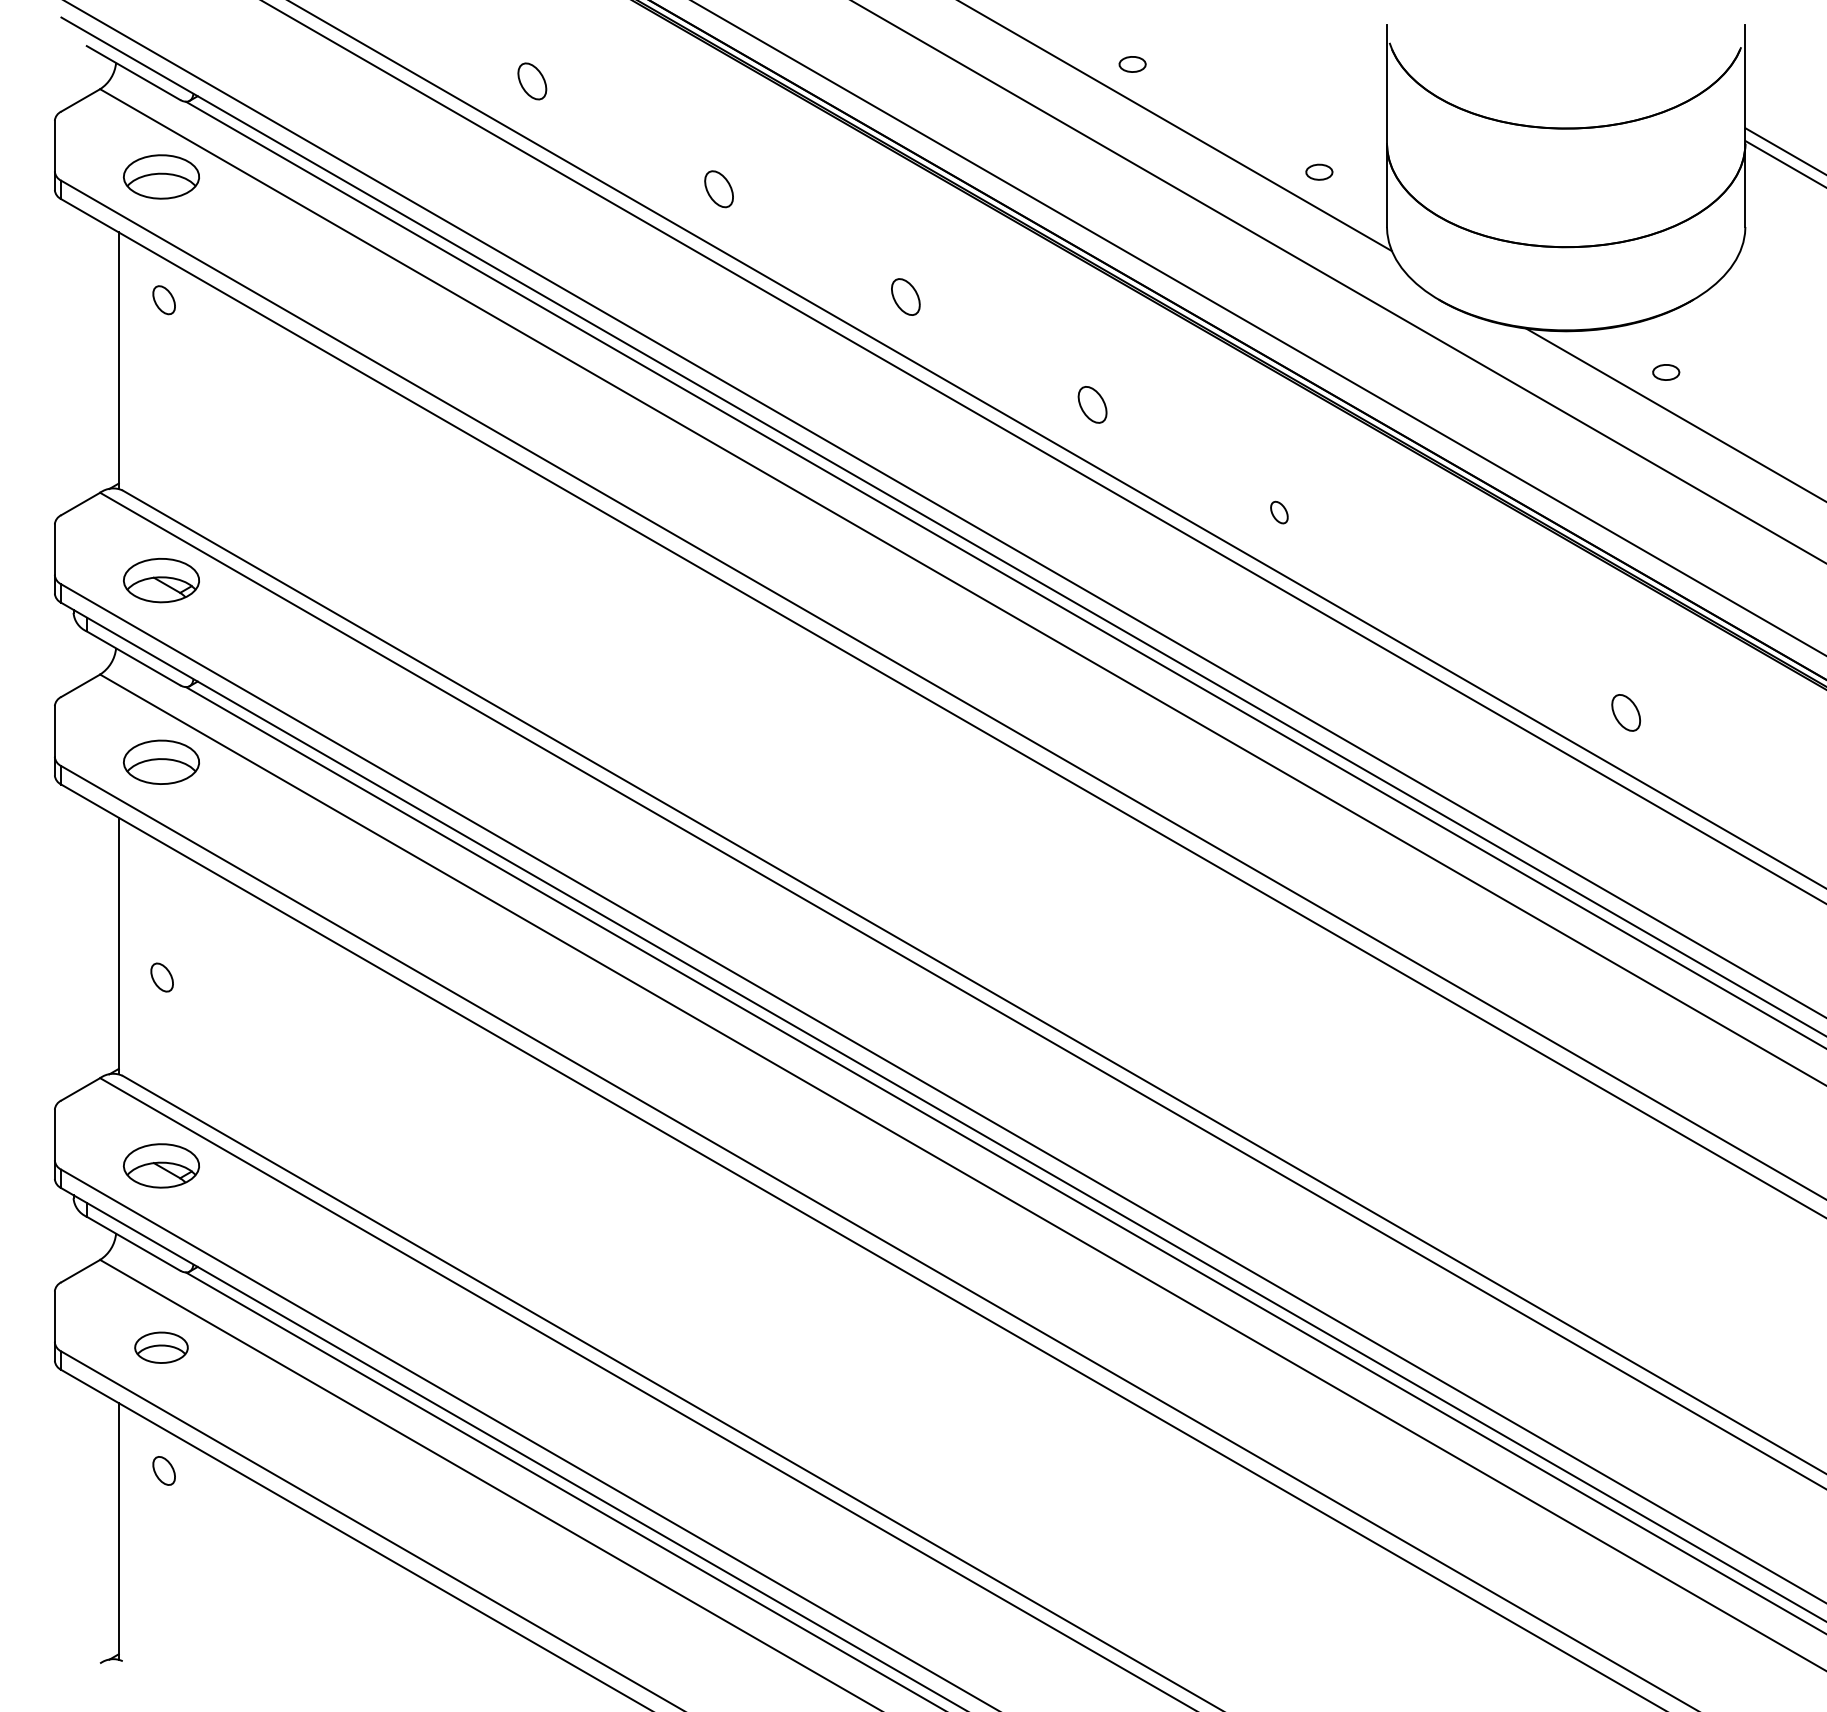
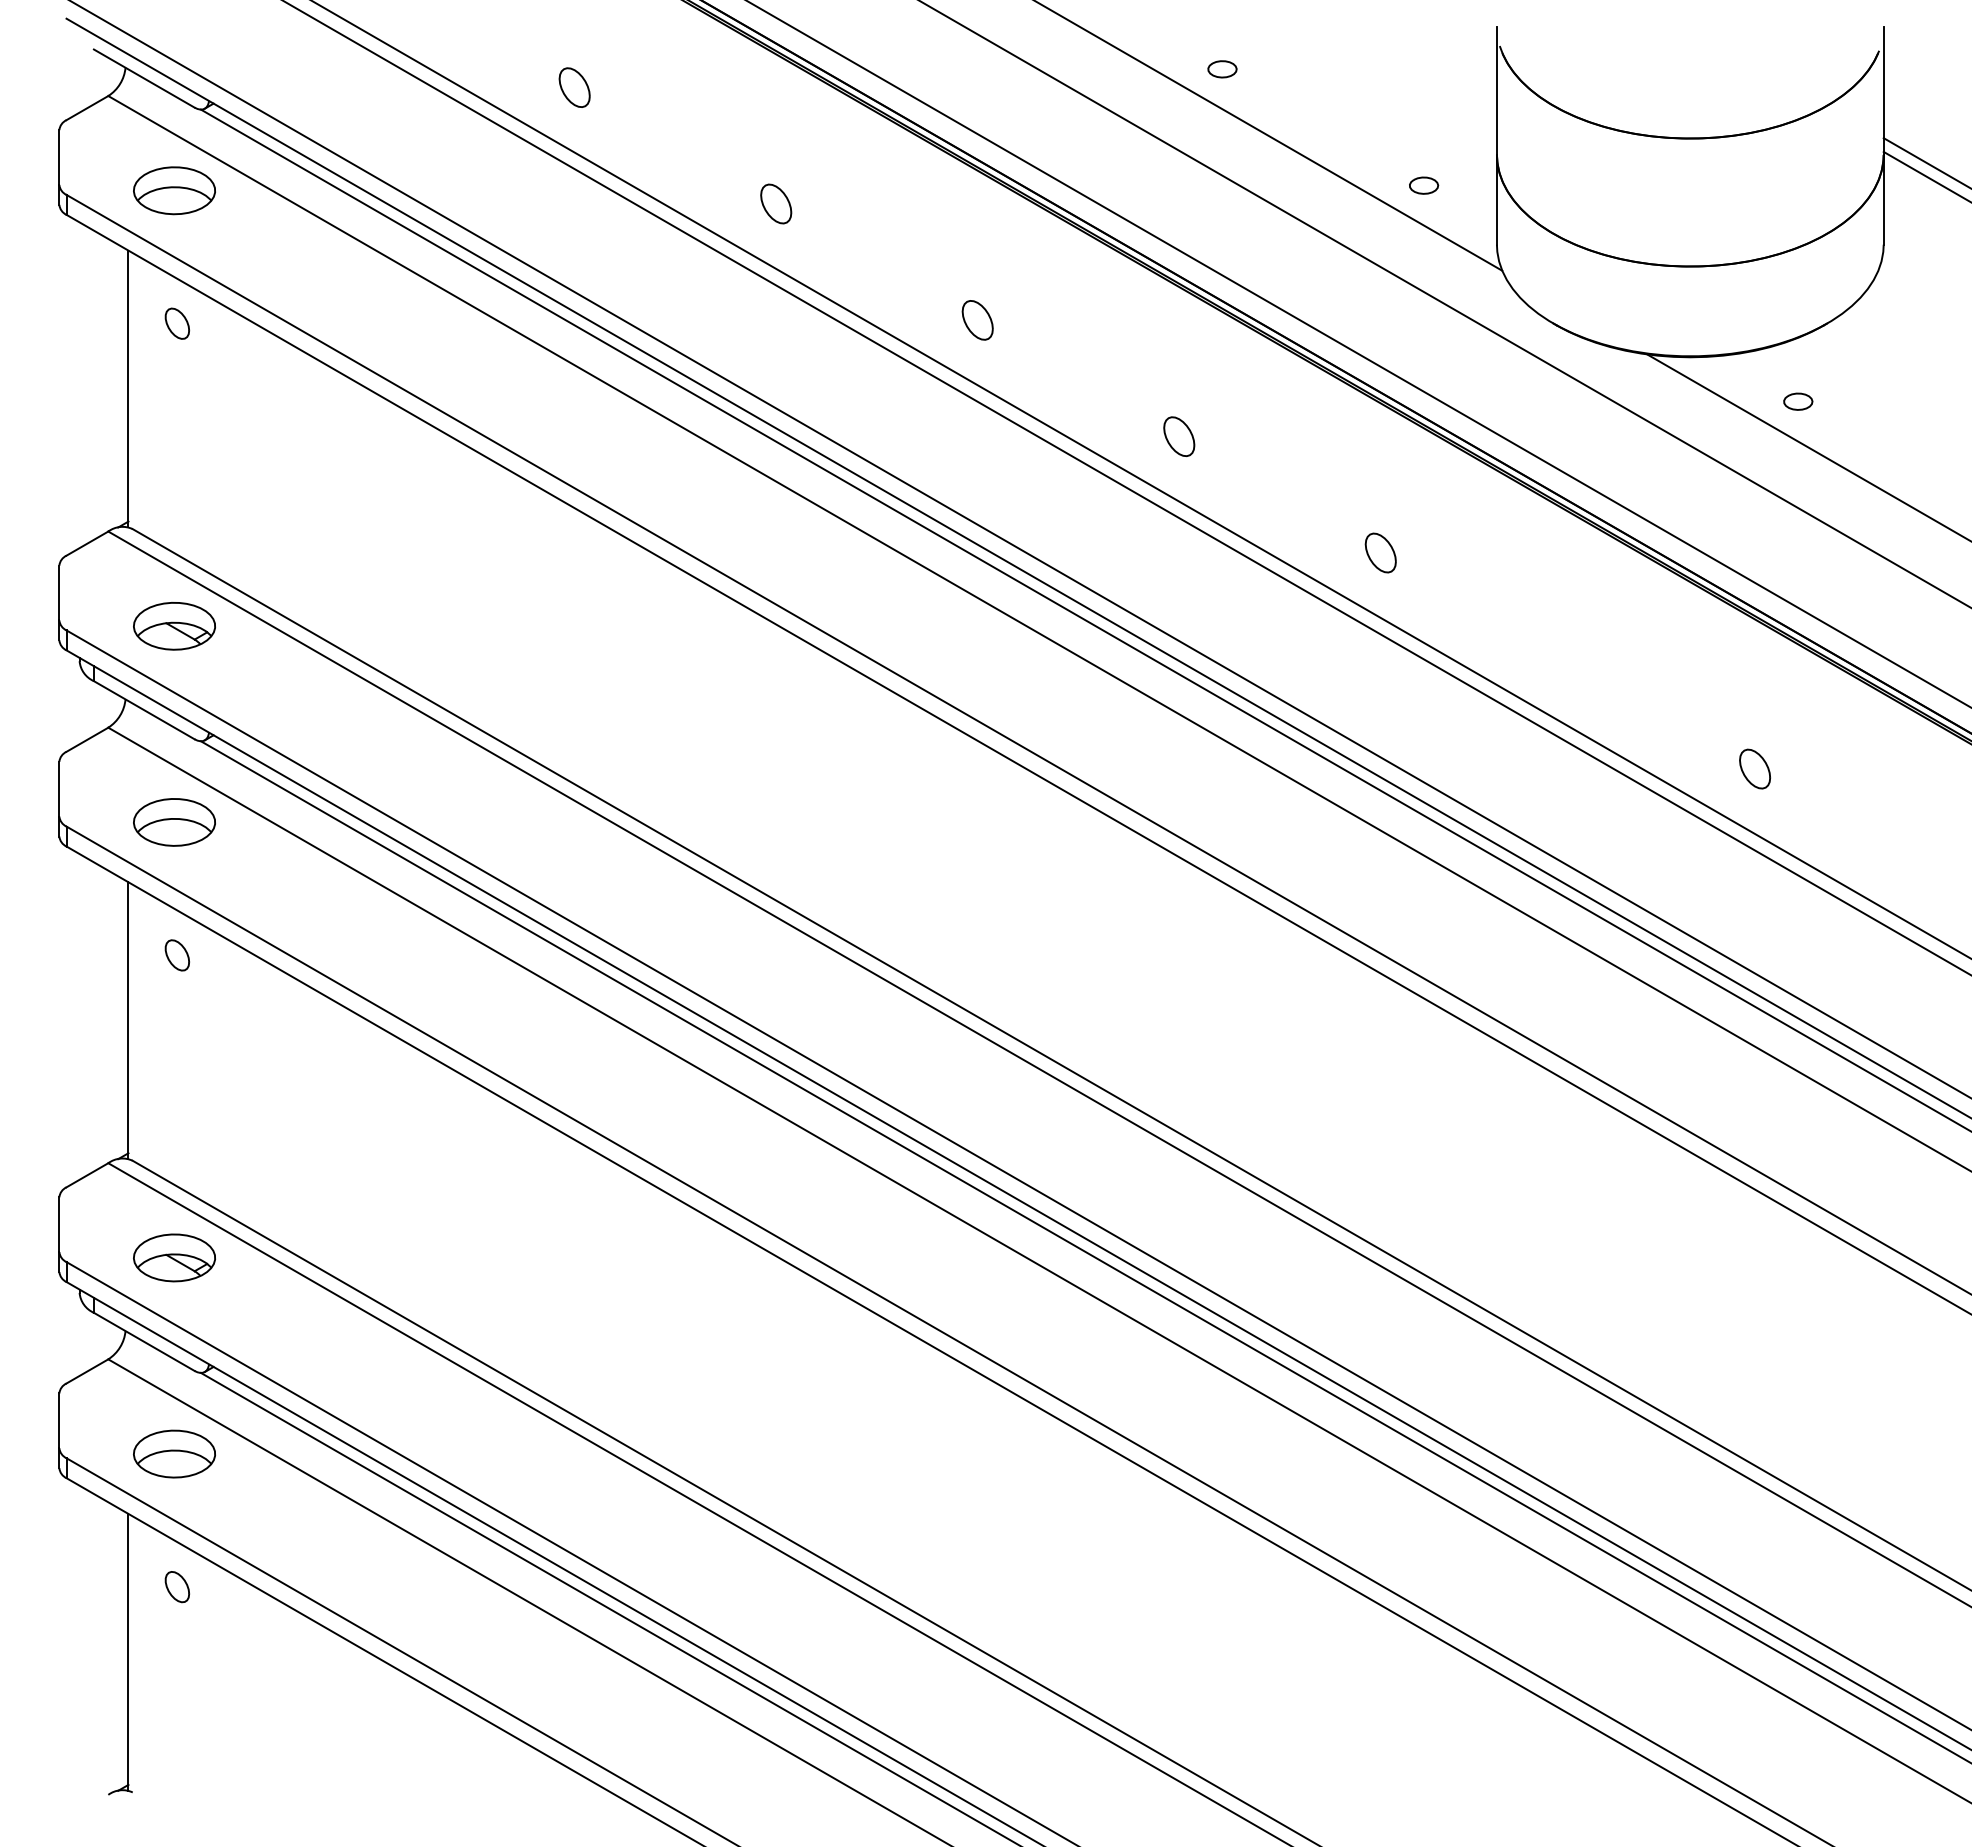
part: (1279, 512) -> (1380, 552), size x1.67
part: (161, 977) -> (176, 955), moved
part: (161, 1347) -> (174, 1453), size x1.43

